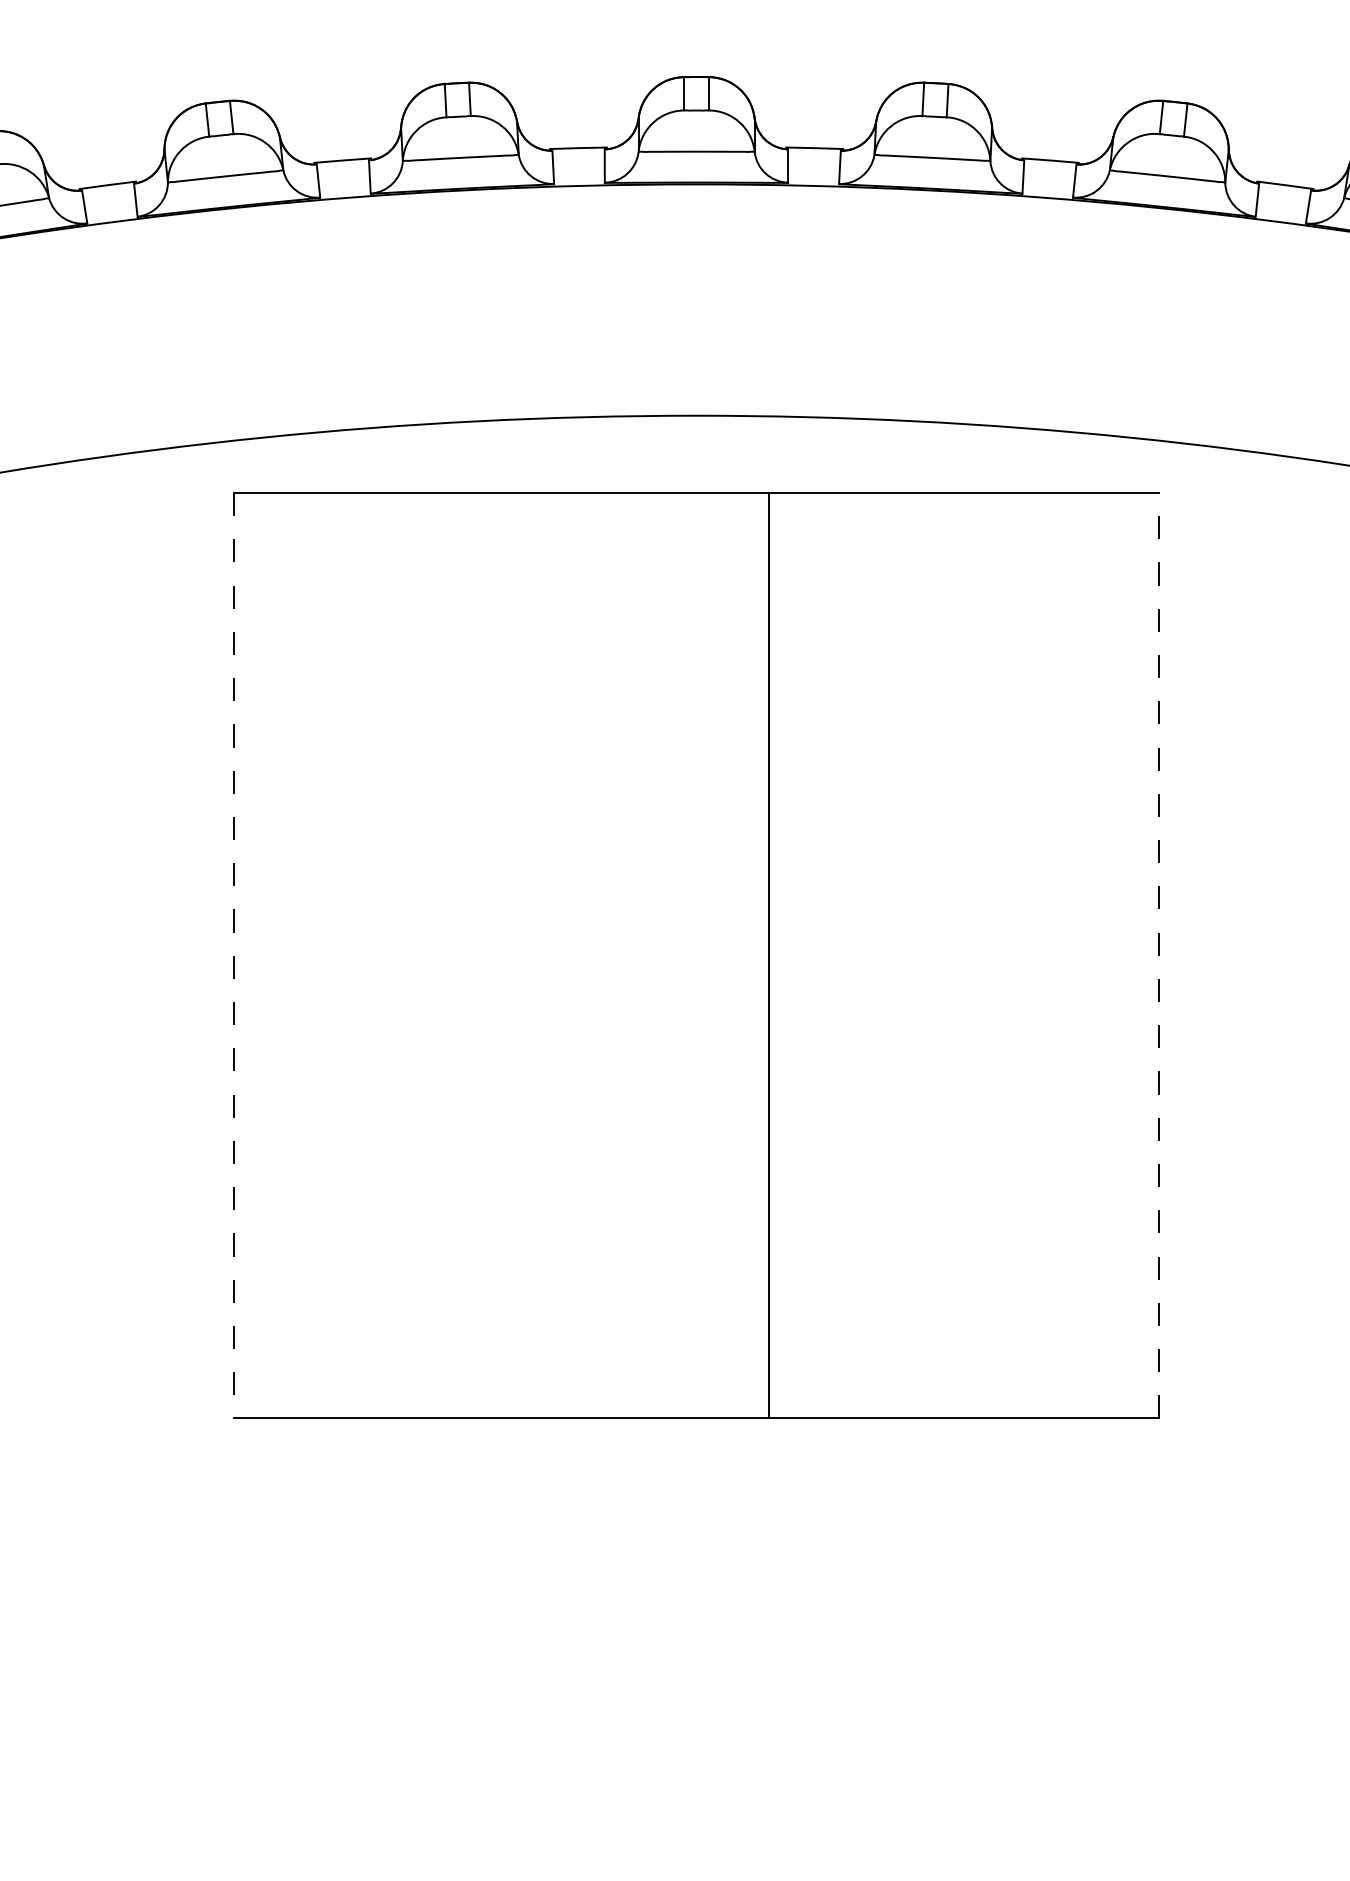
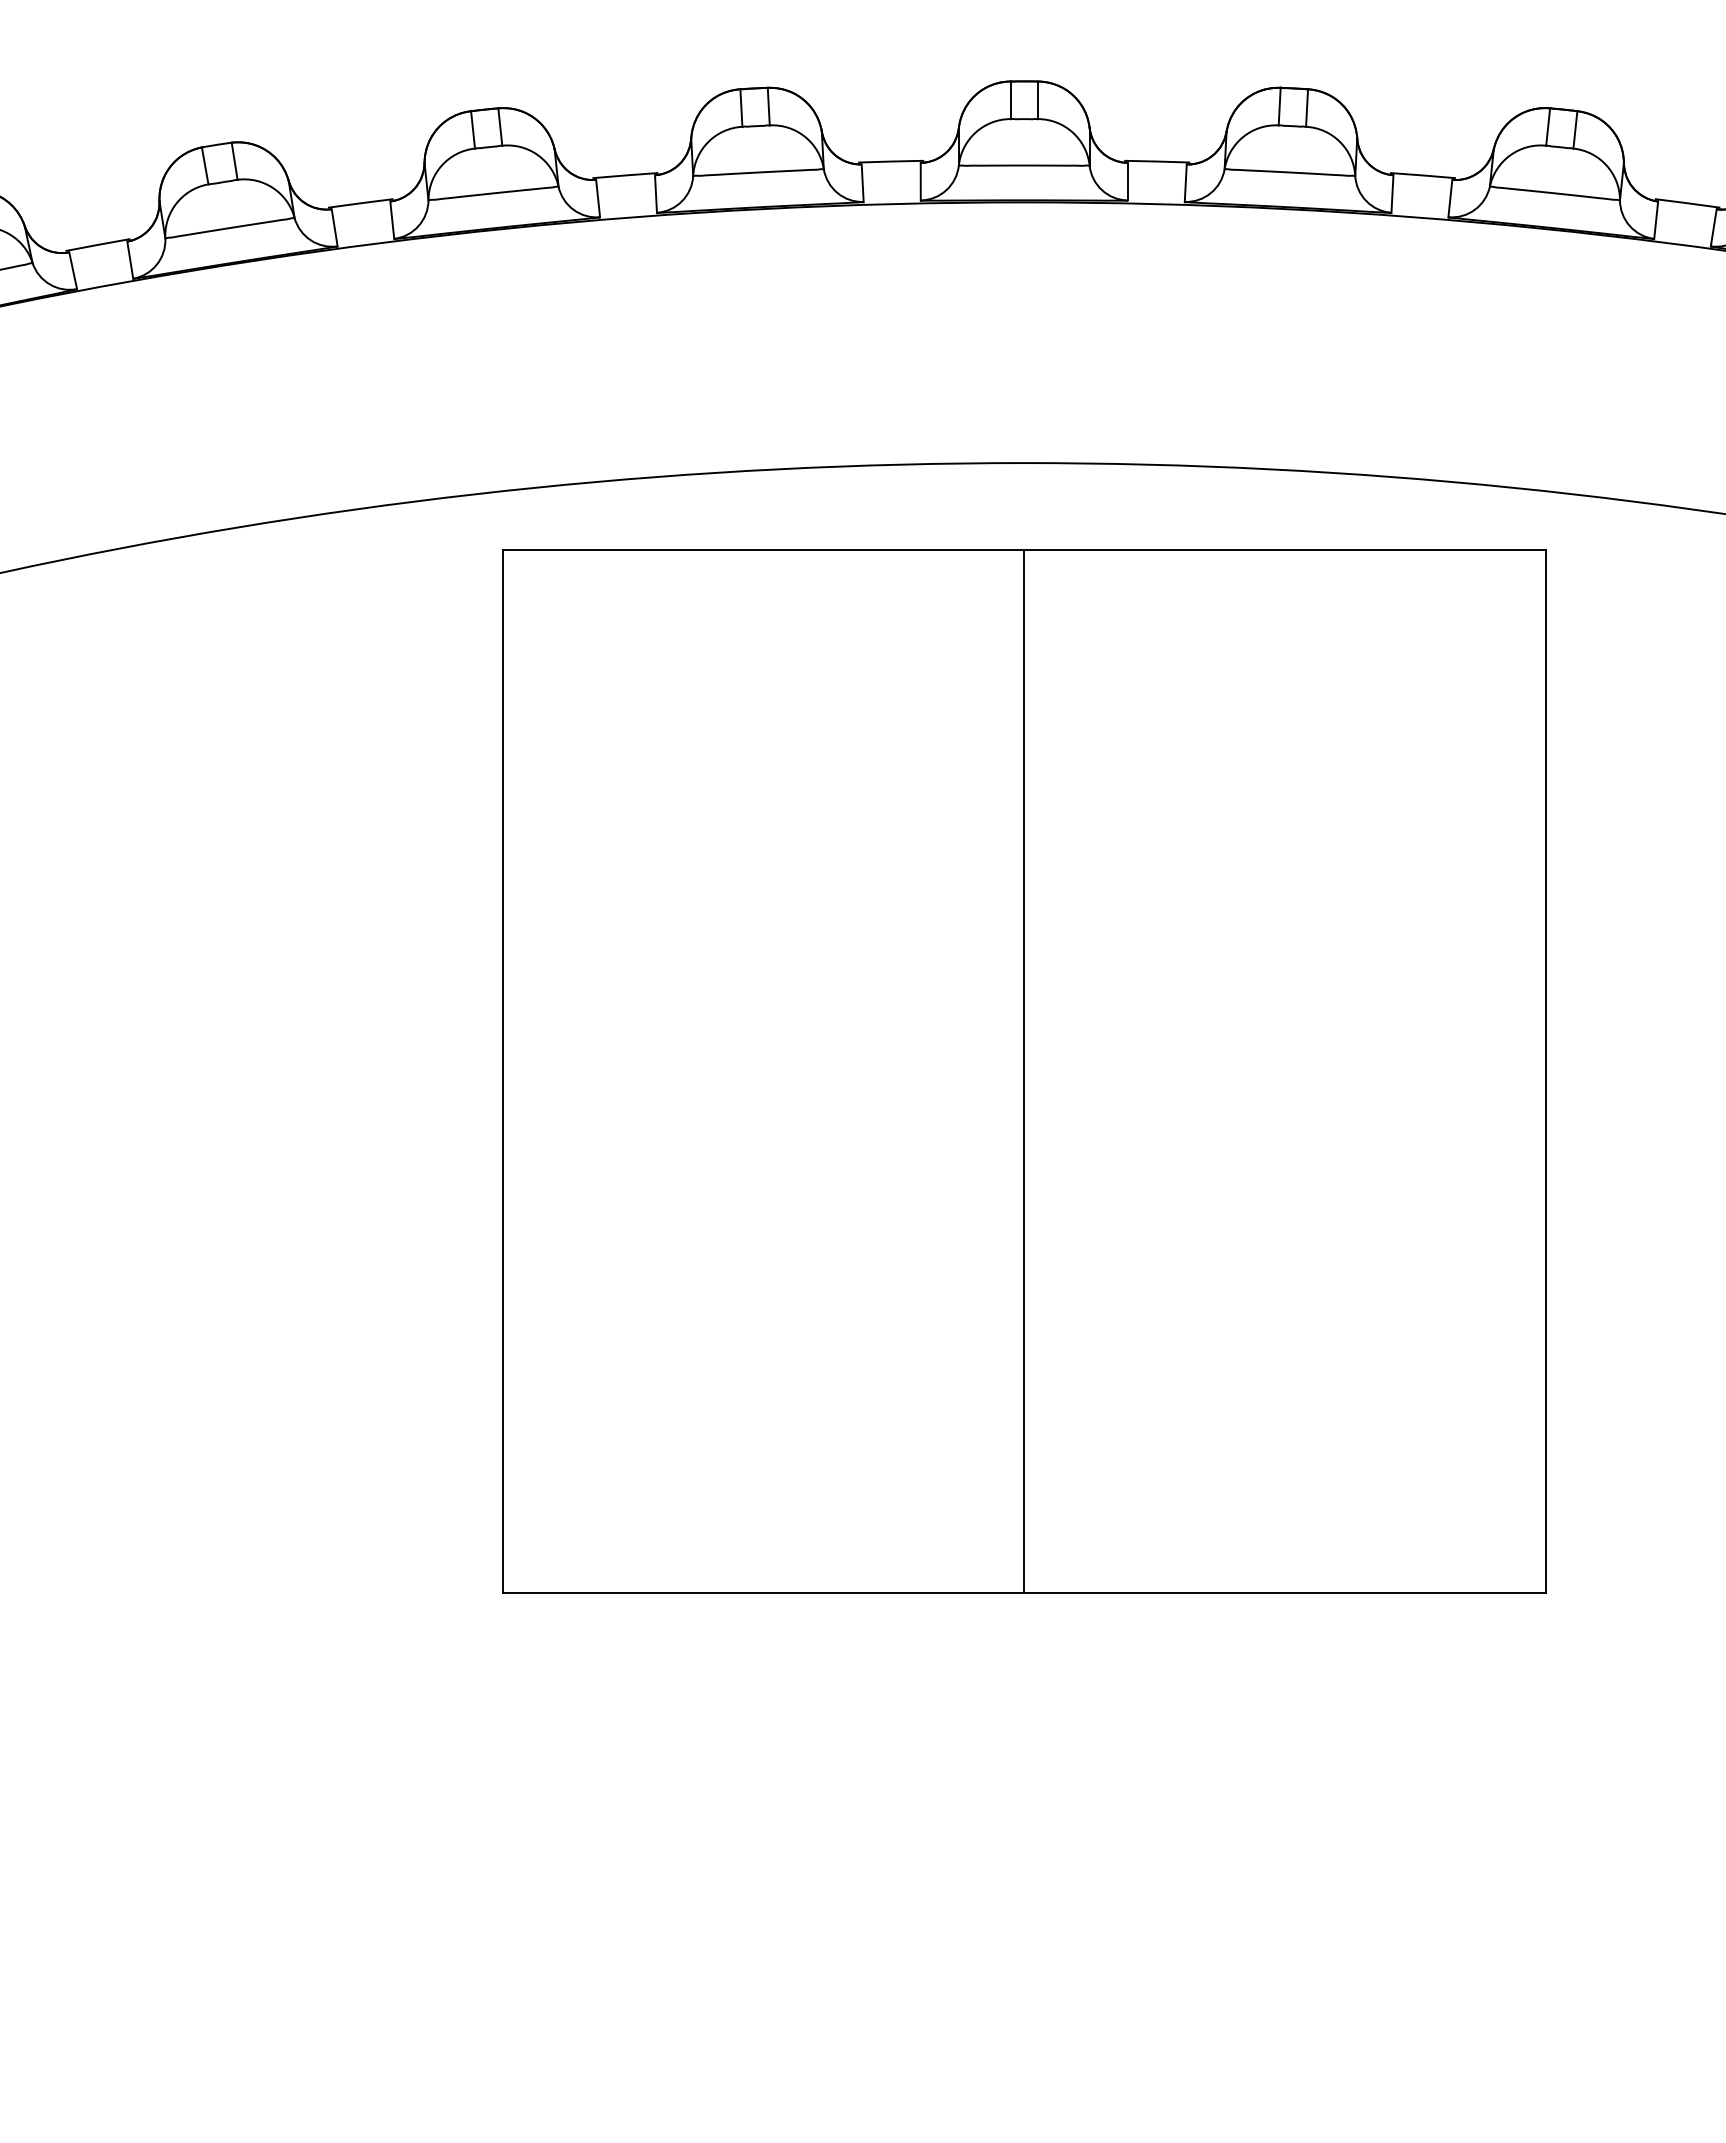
line: (768, 955) -> (1024, 1071), moved
line: (1159, 955) -> (1545, 1071), dashed -> solid
line: (233, 956) -> (502, 1072), dashed -> solid

